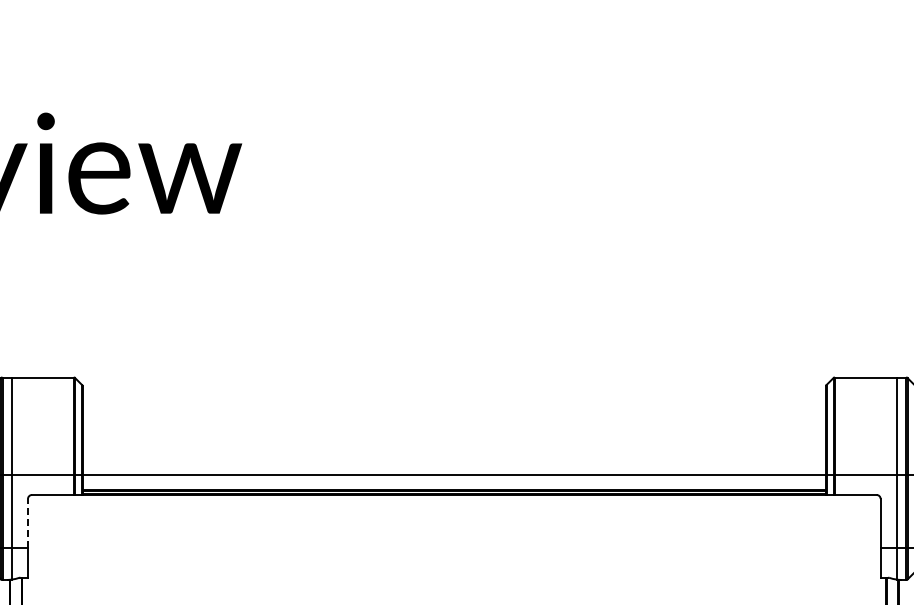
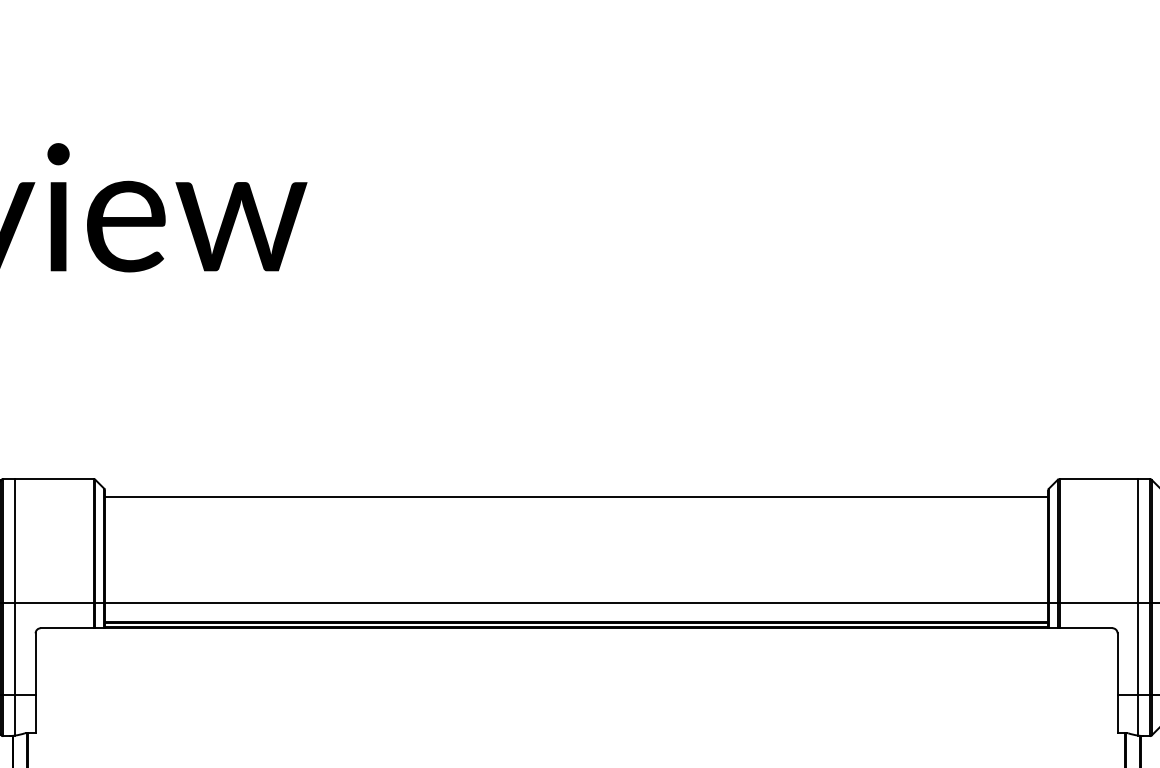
line: (453, 391) -> (575, 496), added
line: (27, 522) -> (35, 663), dashed -> solid

